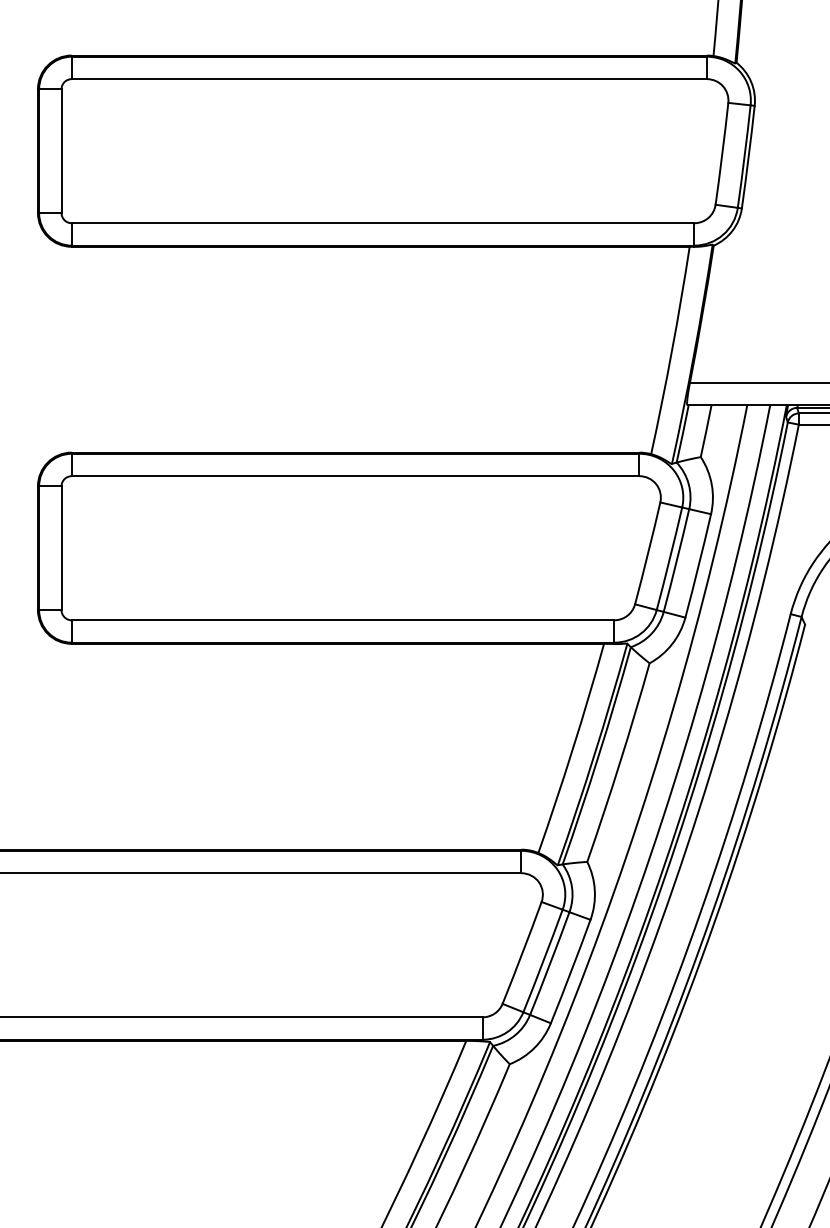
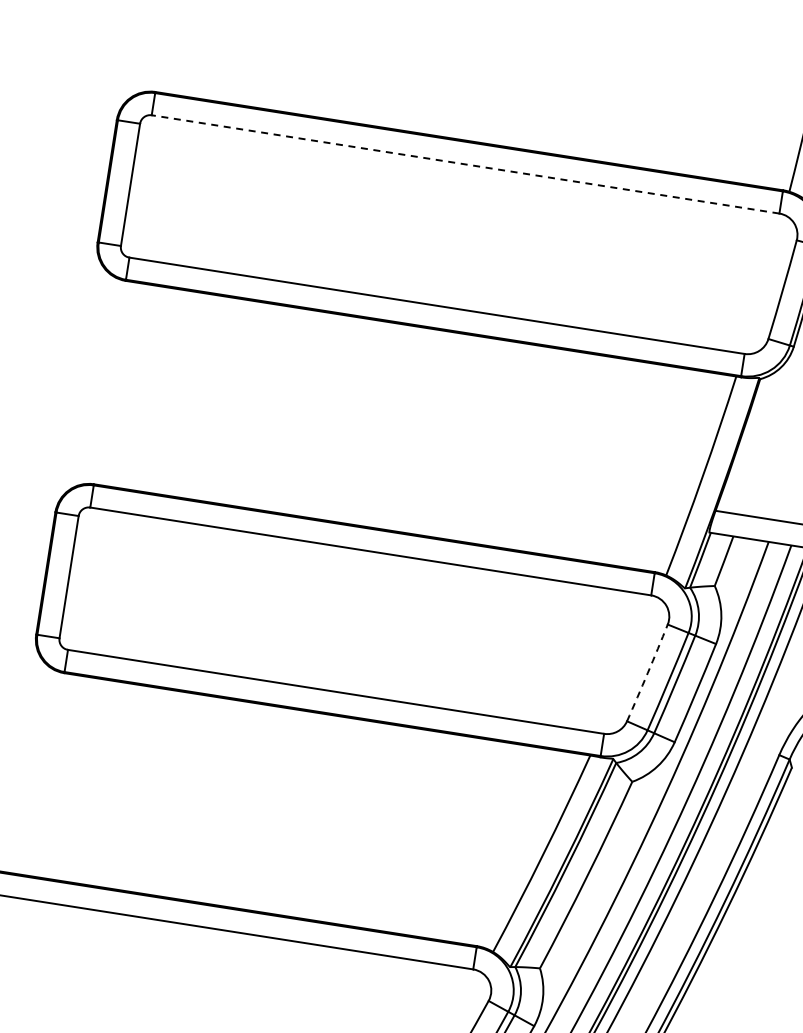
line: (389, 79) -> (465, 164), solid -> dashed
arc: (648, 553) -> (648, 673), solid -> dashed

